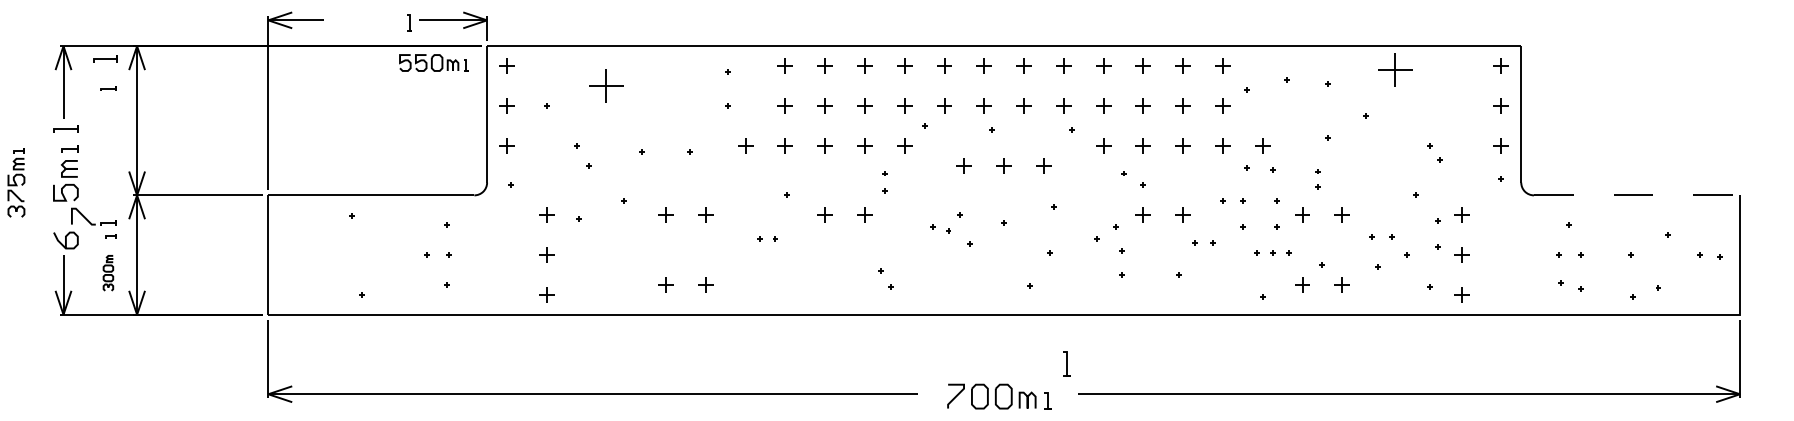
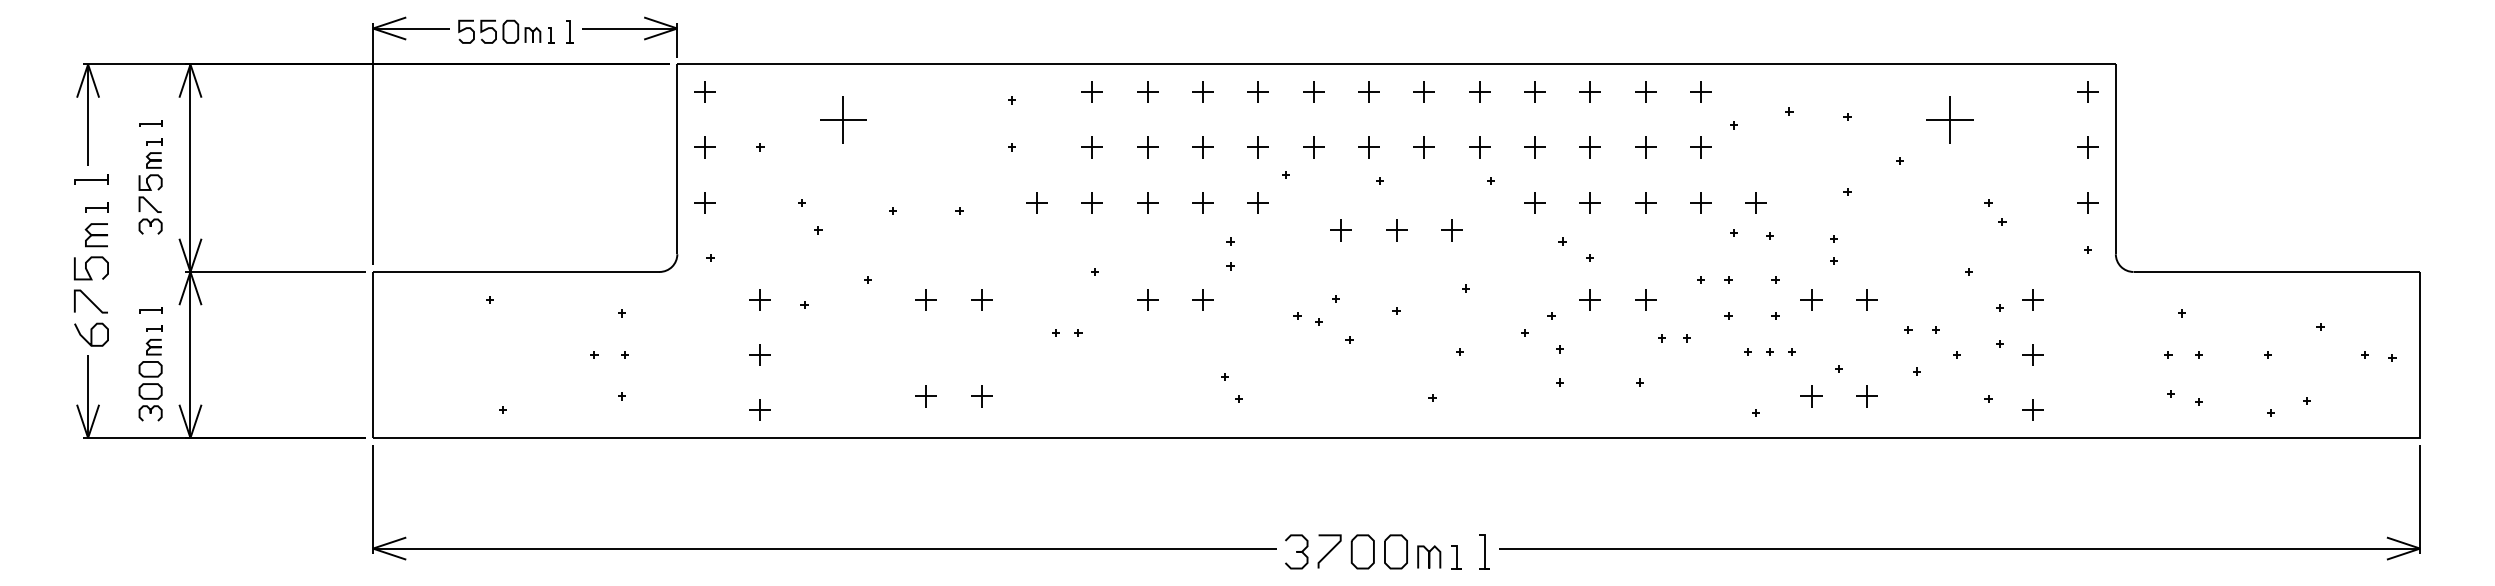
line: (105, 58) -> (146, 81), removed
part: (434, 62) -> (506, 31), moved
part: (1395, 69) -> (1949, 119), moved
part: (16, 182) -> (150, 186), moved
line: (1637, 195) -> (2277, 271), dashed -> solid
line: (83, 216) -> (90, 301), moved
part: (108, 273) -> (150, 380), size x1.67
line: (1067, 363) -> (1484, 551), moved
curve: (932, 396) -> (1296, 551), added

